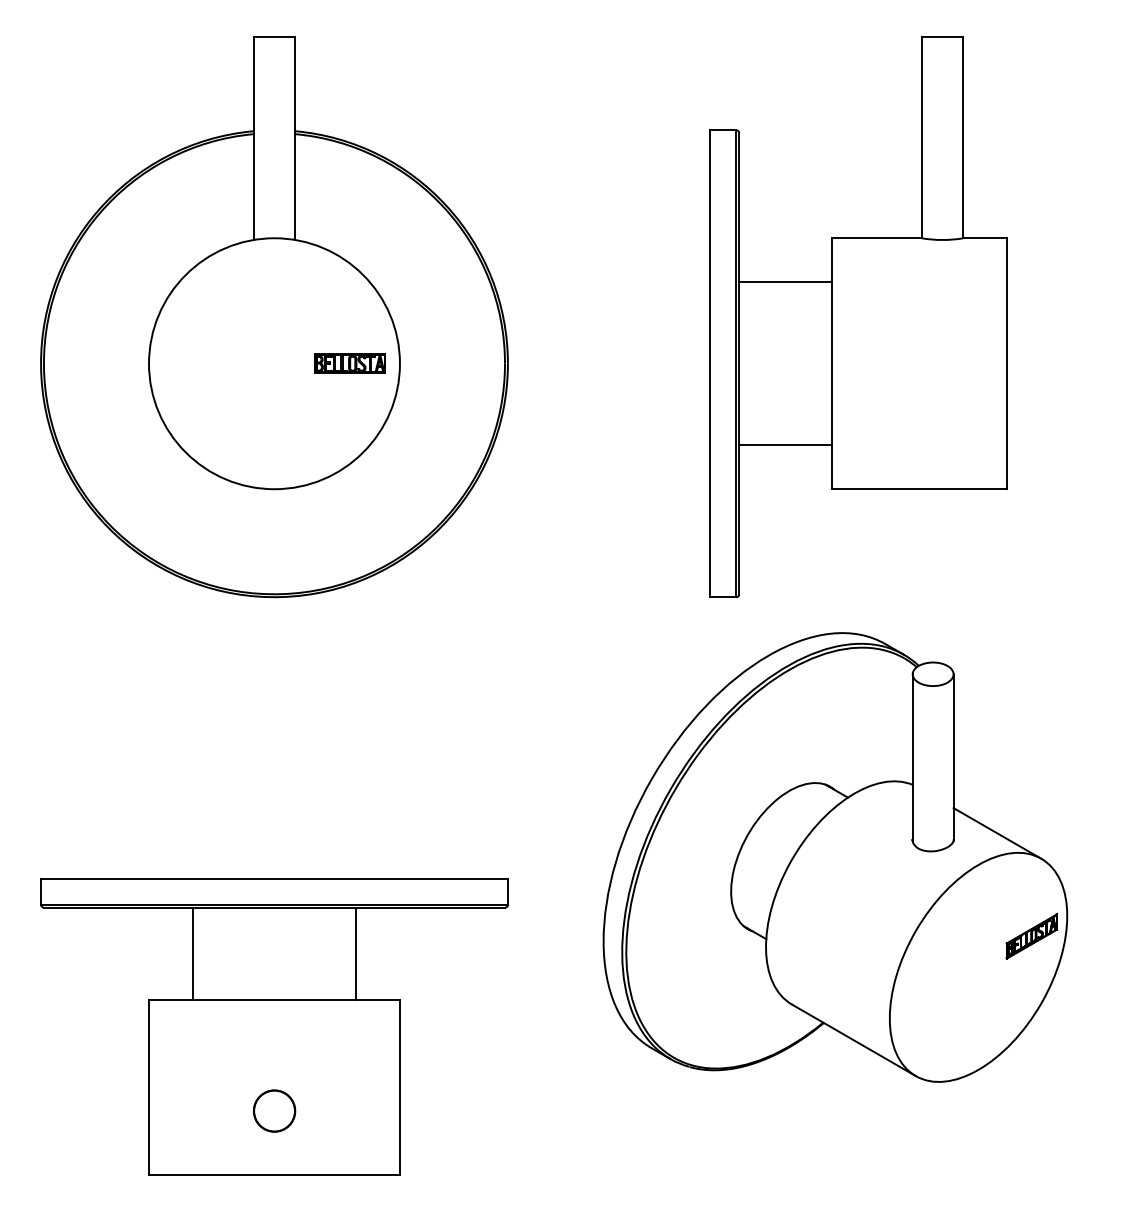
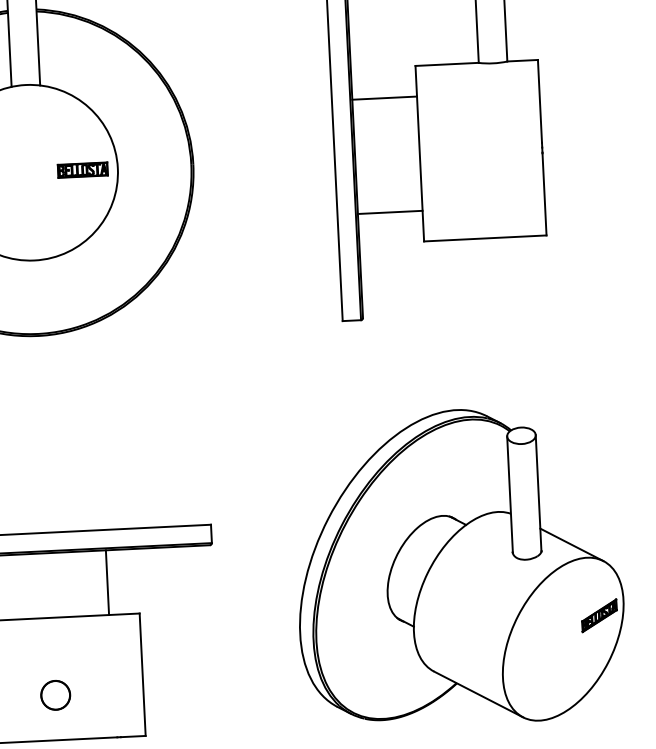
part: (835, 857) -> (459, 567), moved

